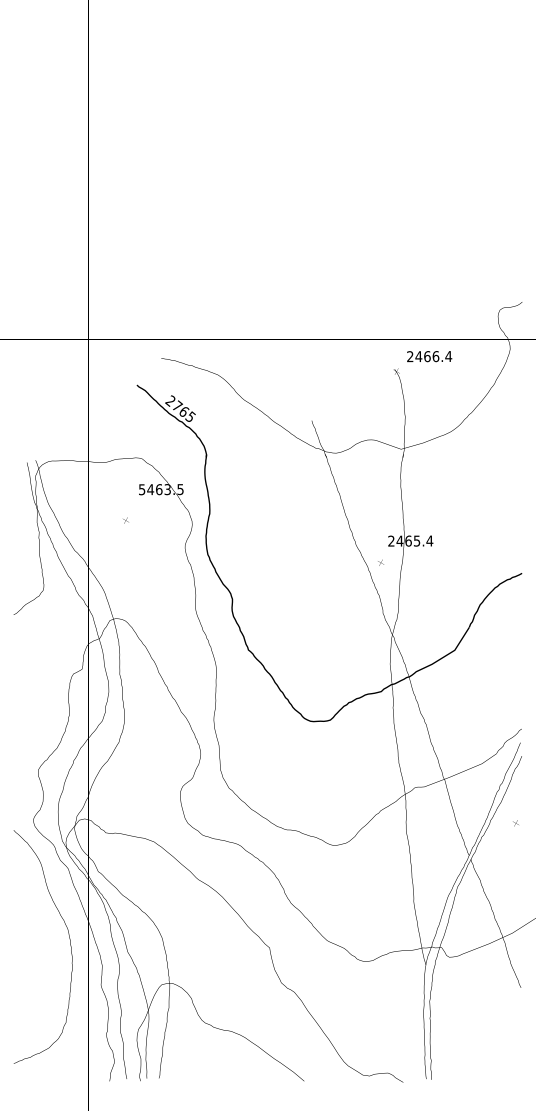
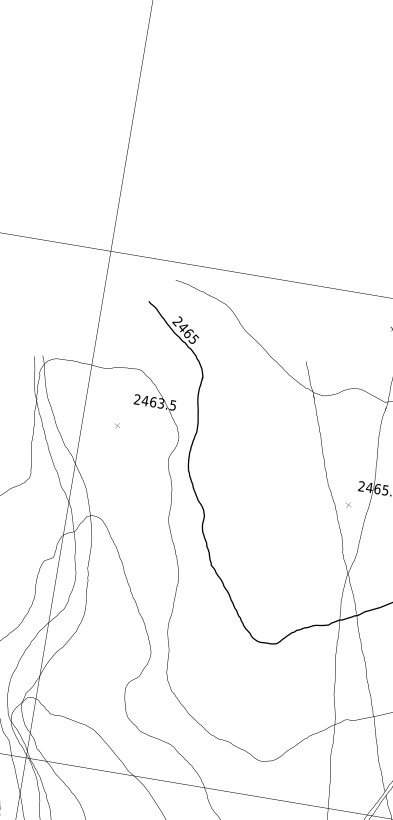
text: (178, 405) -> (184, 326), 2765 -> 2465
text: (142, 489) -> (137, 399), 5463.5 -> 2463.5

